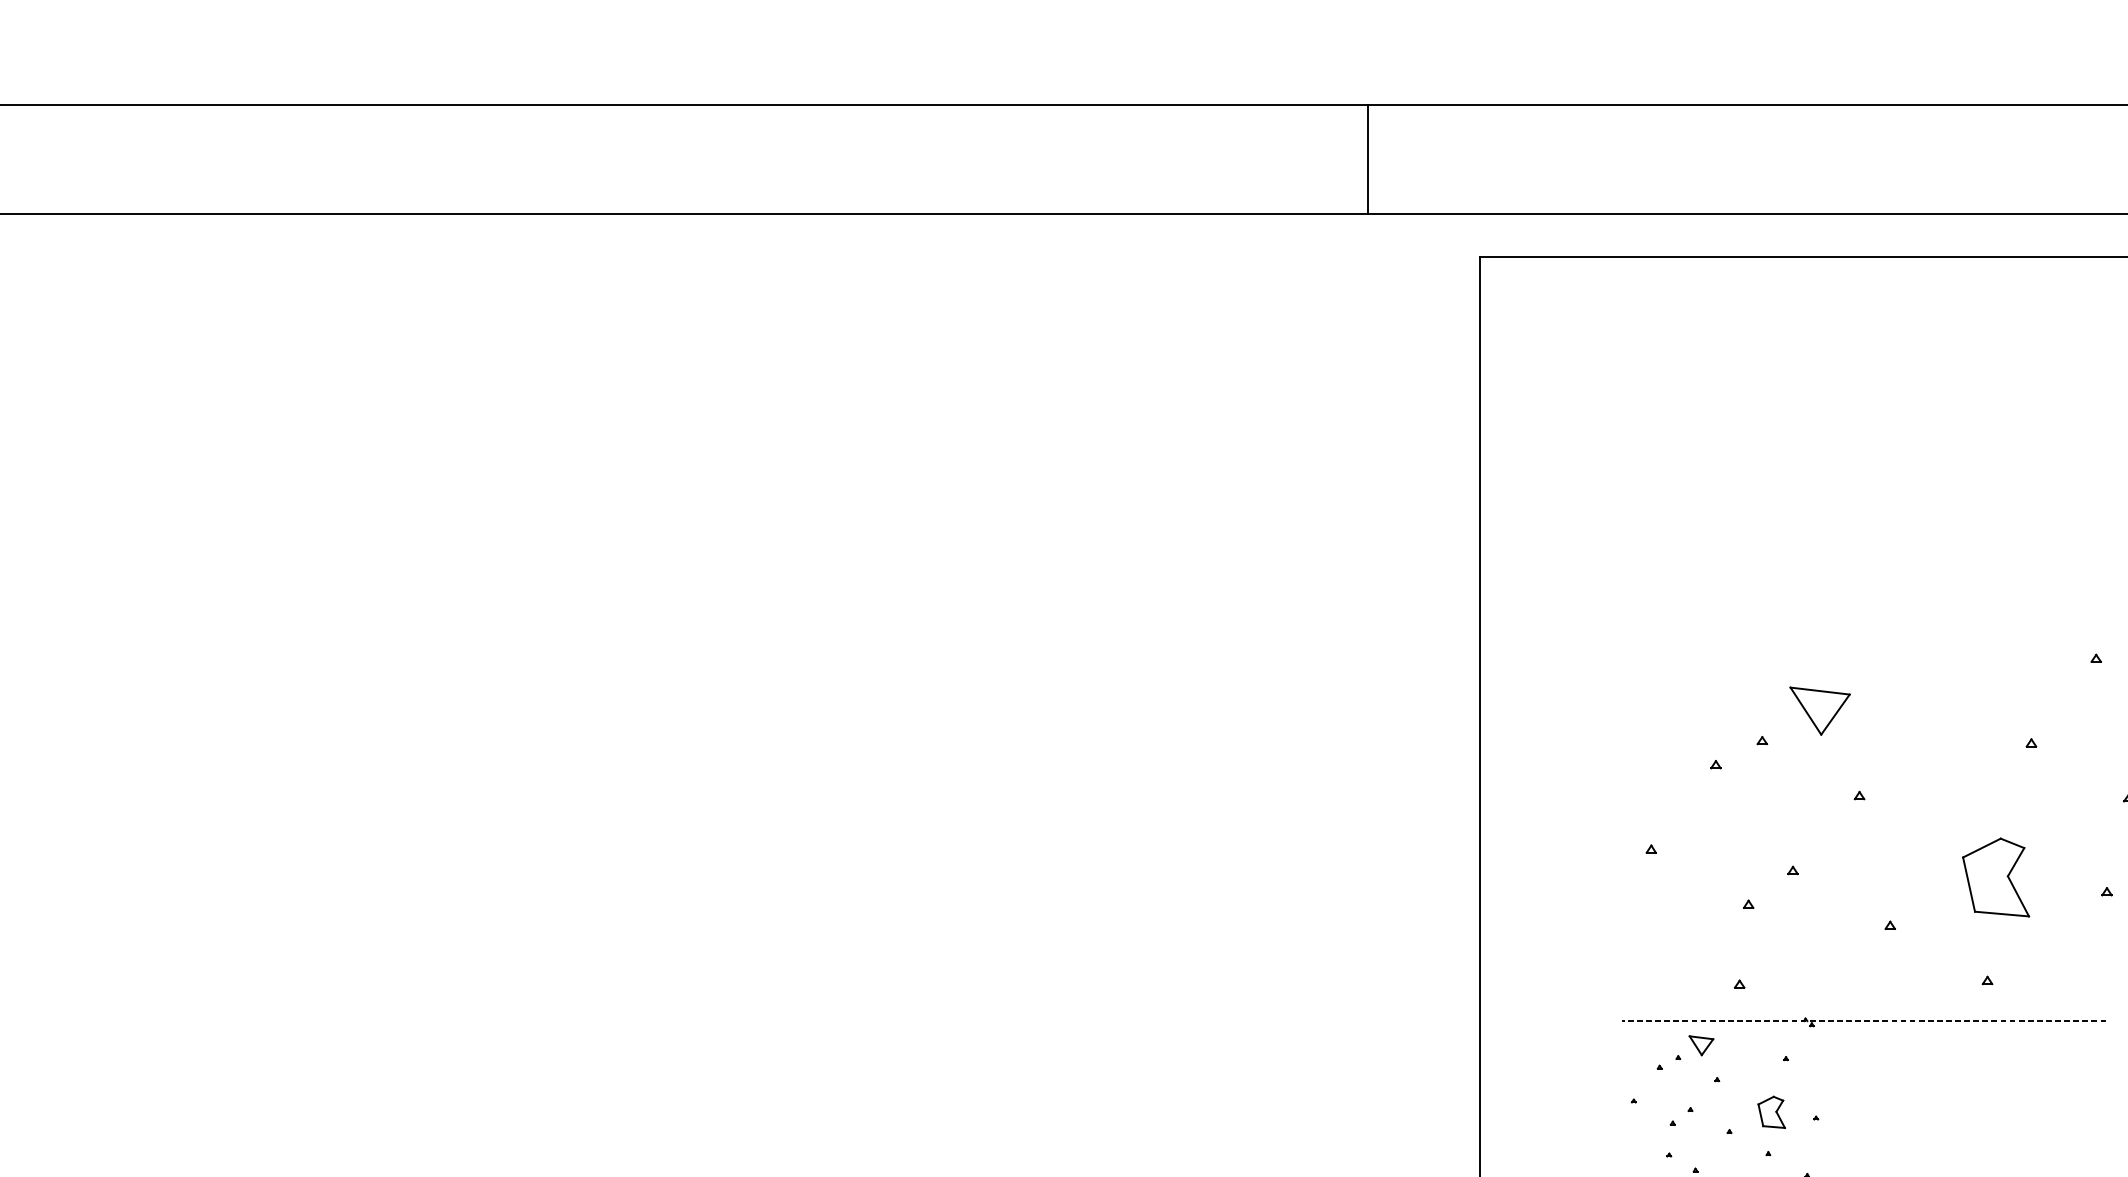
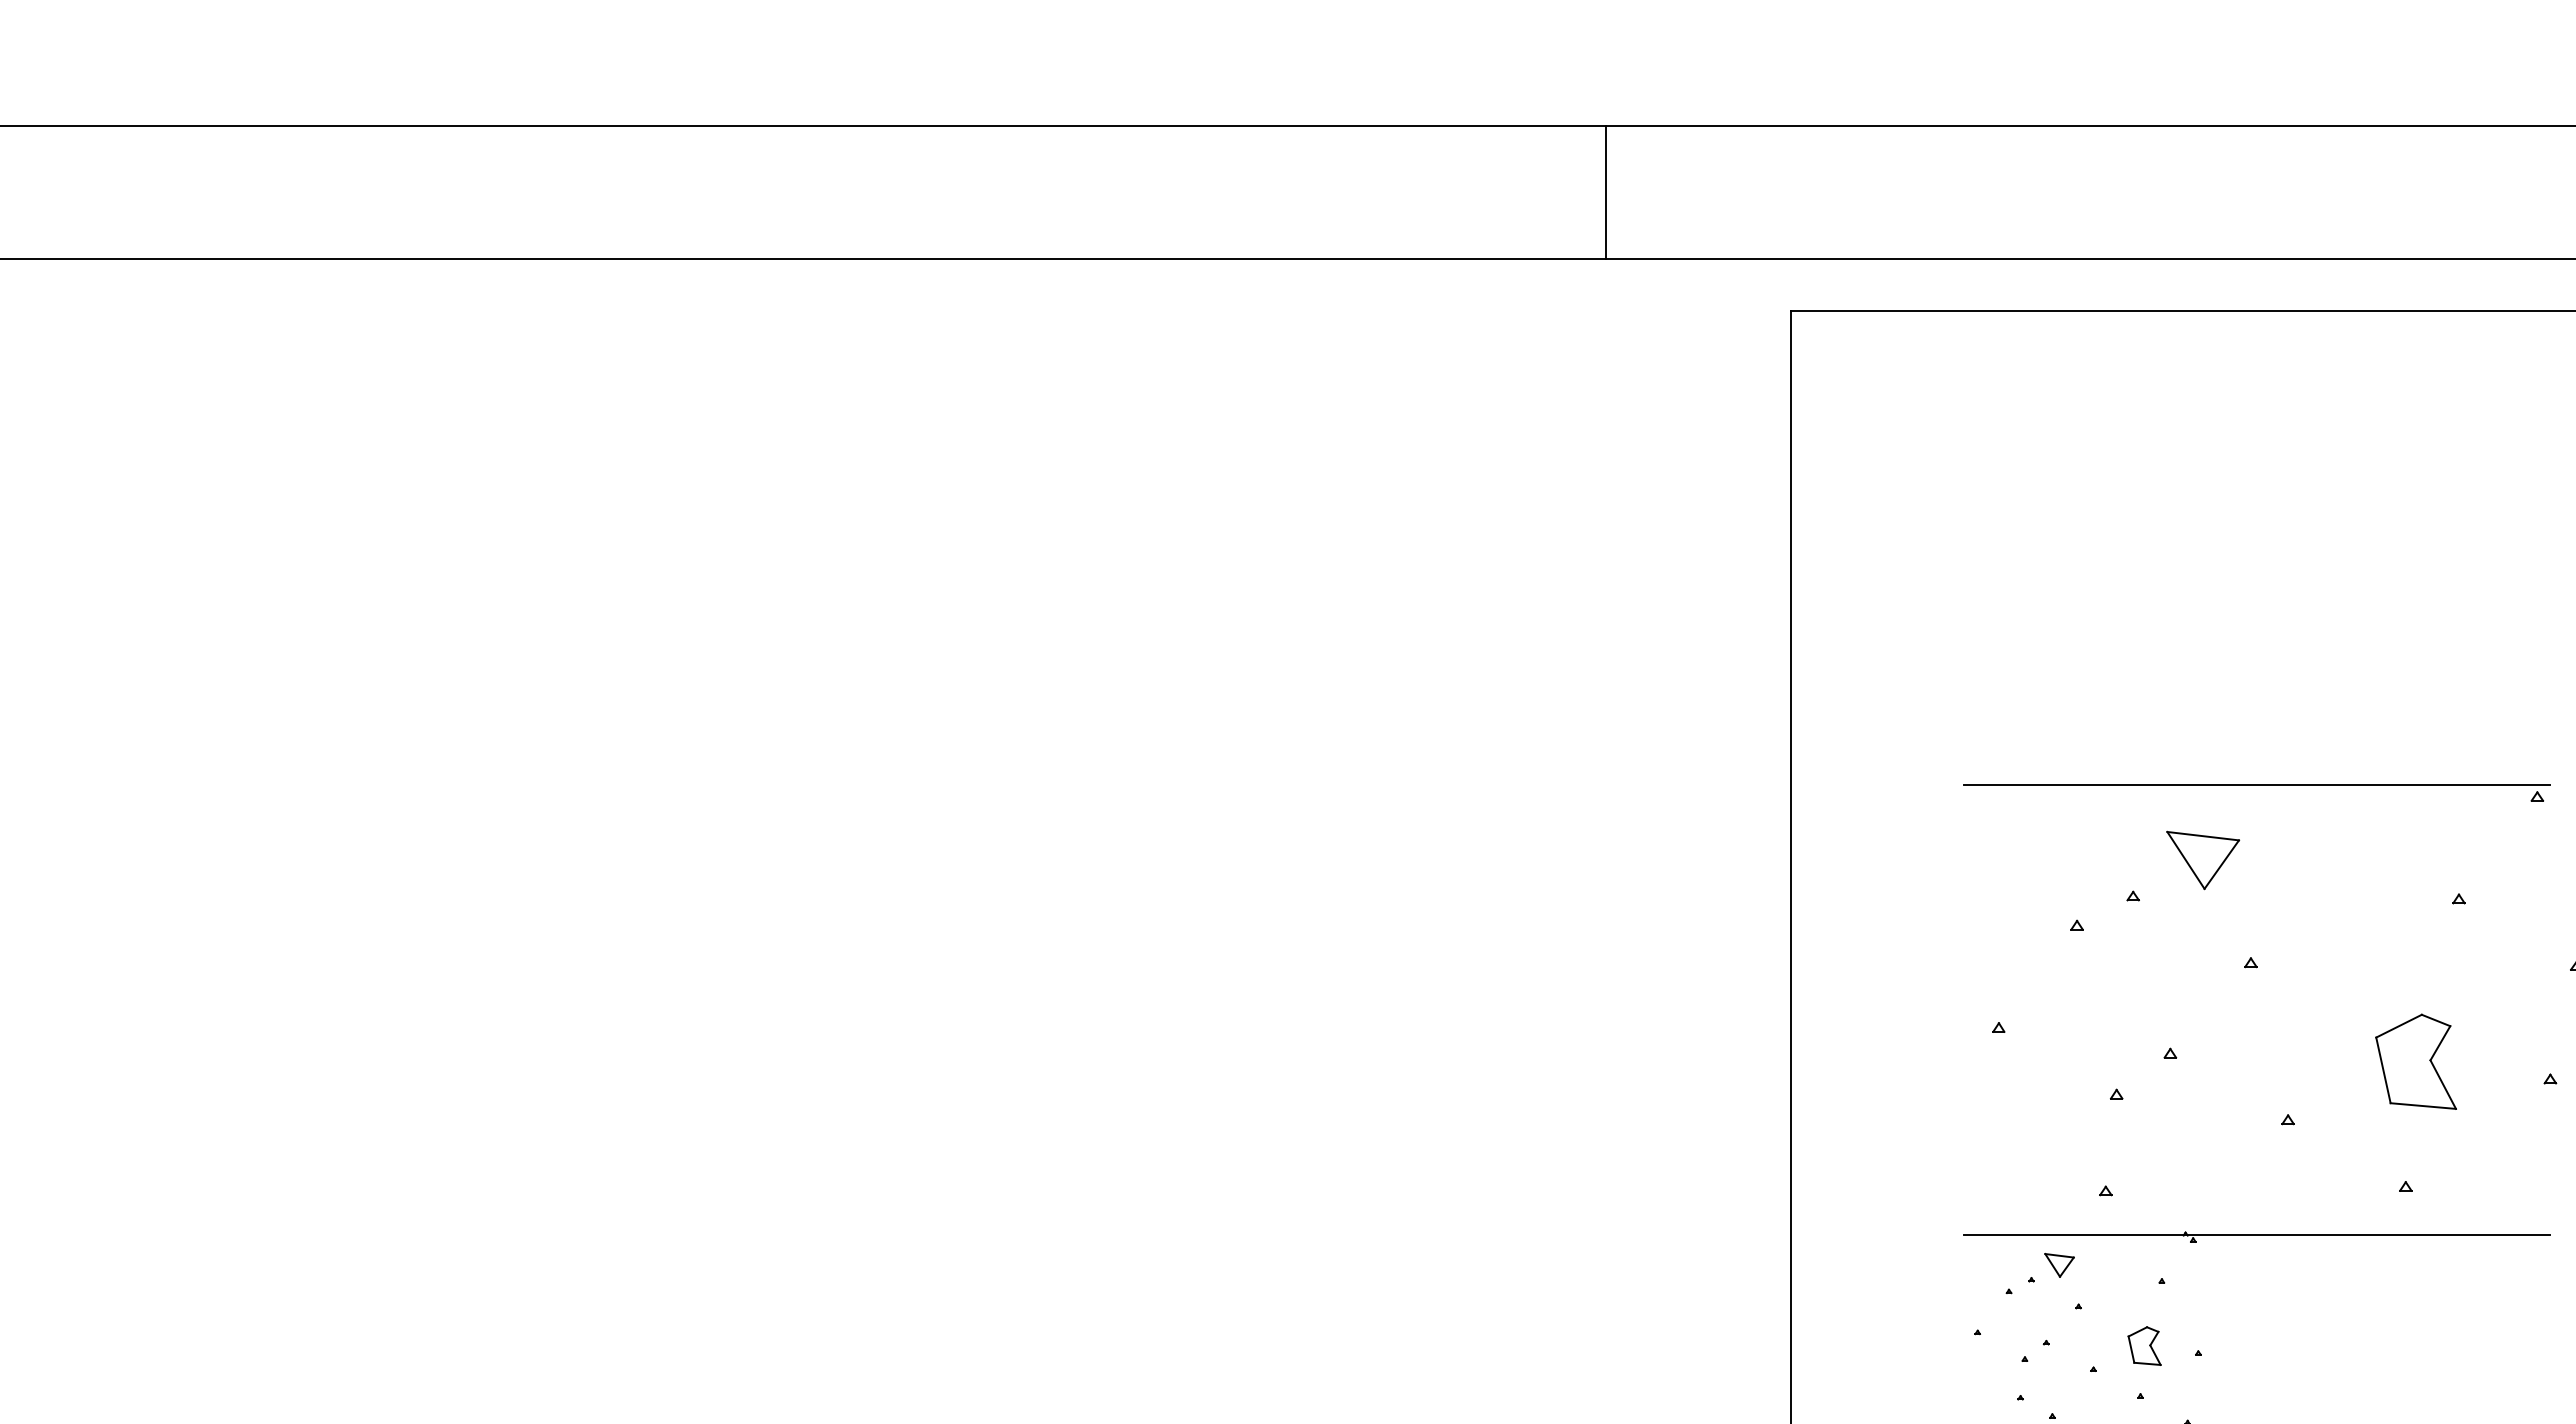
line: (1368, 159) -> (1606, 192), moved
line: (1864, 649) -> (2256, 785), added
line: (1864, 1021) -> (2256, 1235), dashed -> solid

